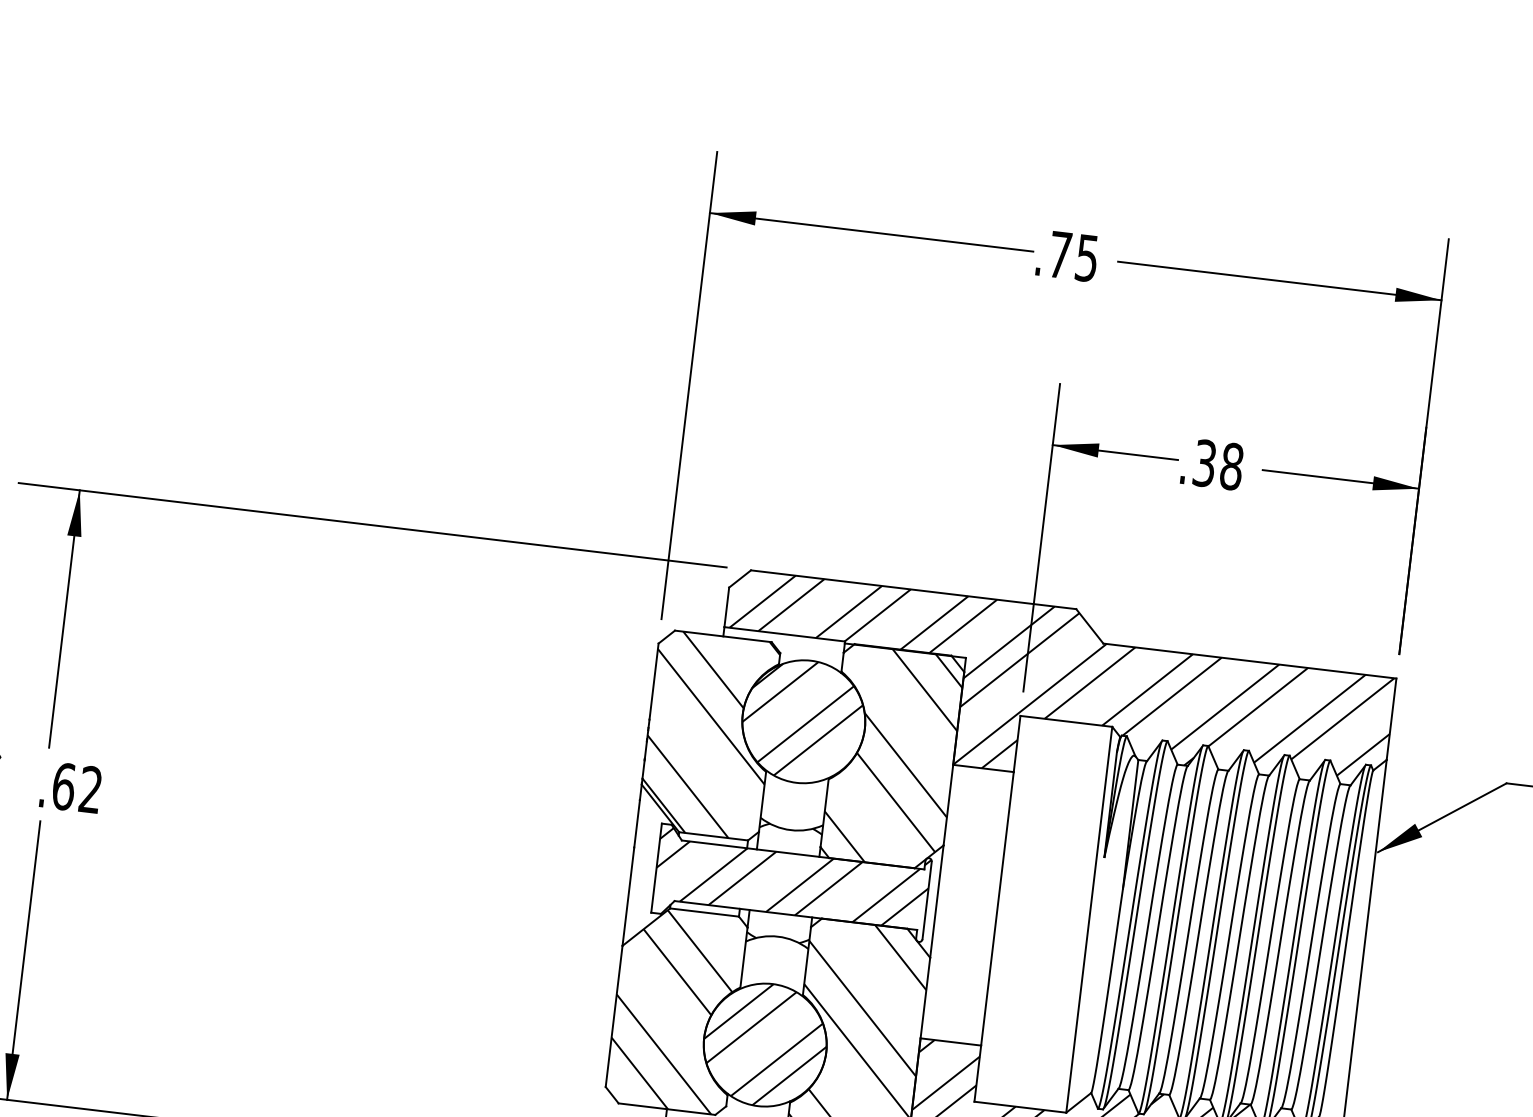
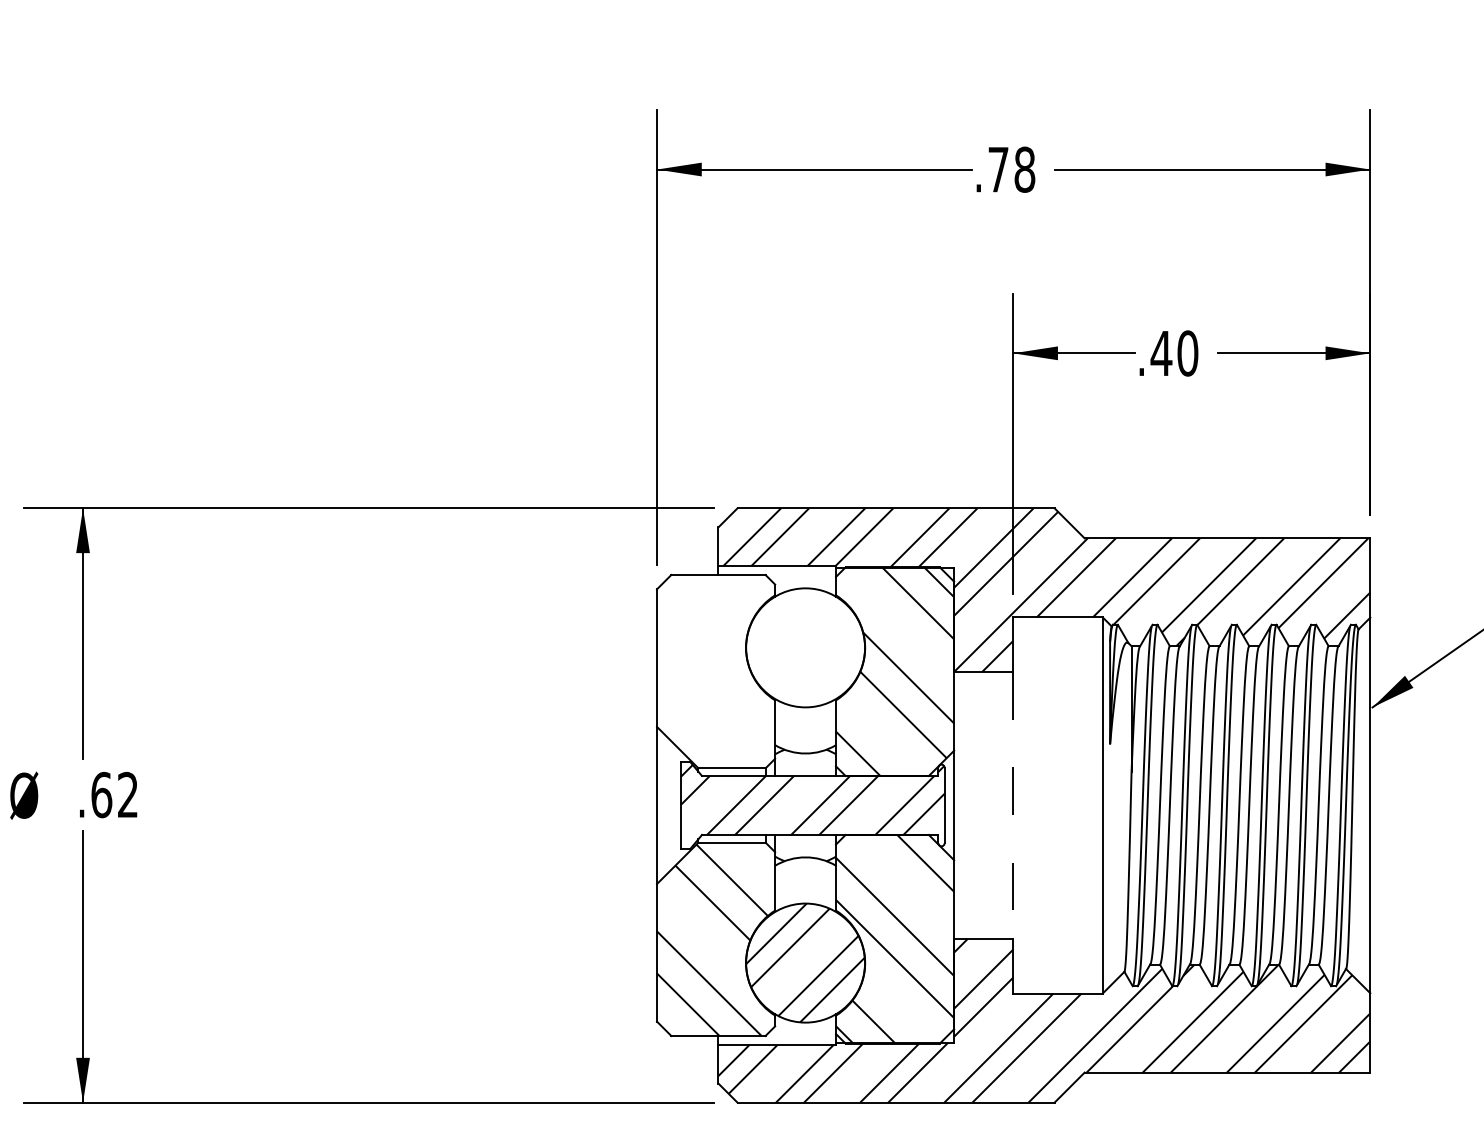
text: (1086, 257) -> (1024, 169), .75 -> .78
text: (1218, 464) -> (1174, 353), .38 -> .40
hatch: (801, 719) -> (803, 645), removed
hatch: (709, 735) -> (716, 671), removed
line: (997, 908) -> (1013, 805), solid -> dashed

